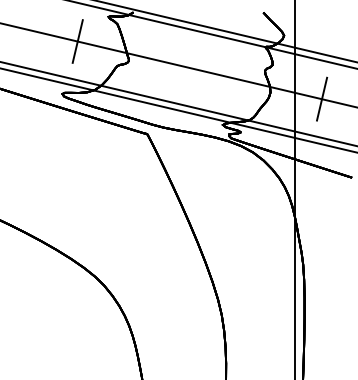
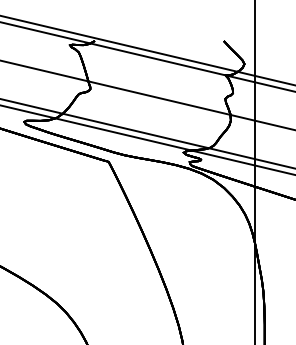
line: (77, 41) -> (39, 69), removed
line: (321, 98) -> (281, 126), removed

